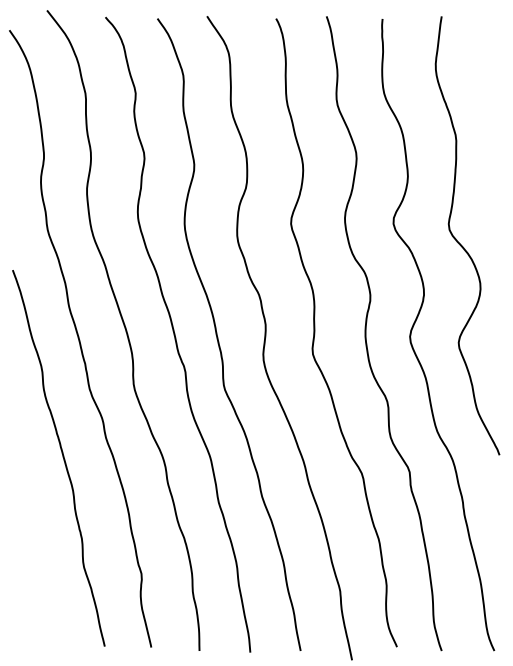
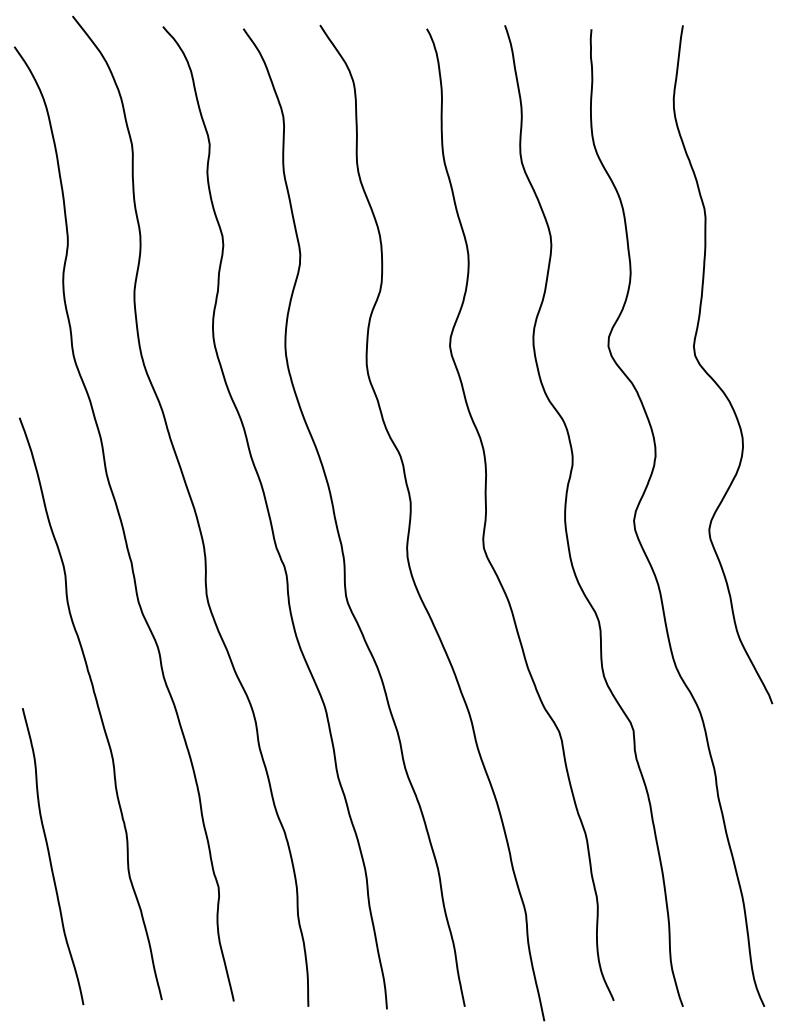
curve: (33, 554) -> (51, 857), added

